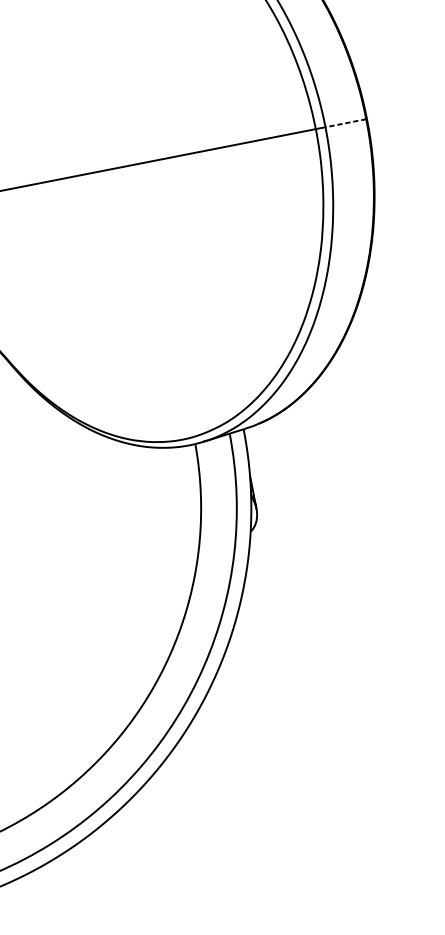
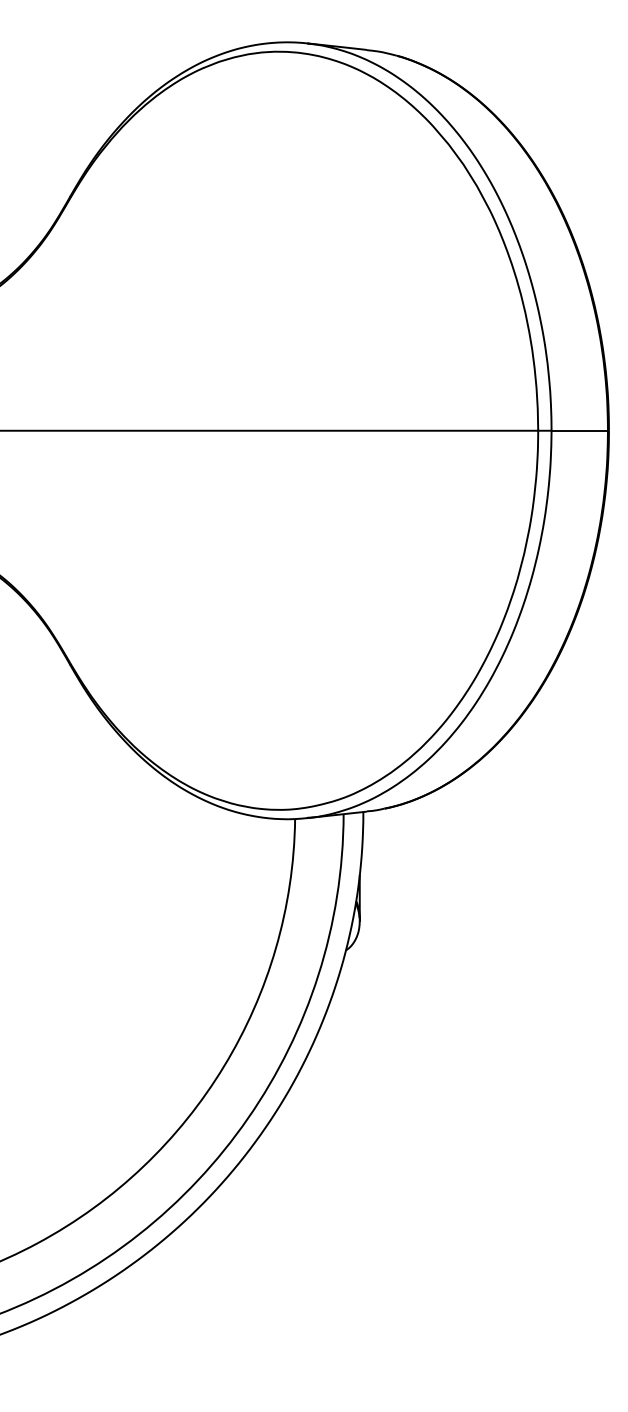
line: (345, 123) -> (579, 430), dashed -> solid

